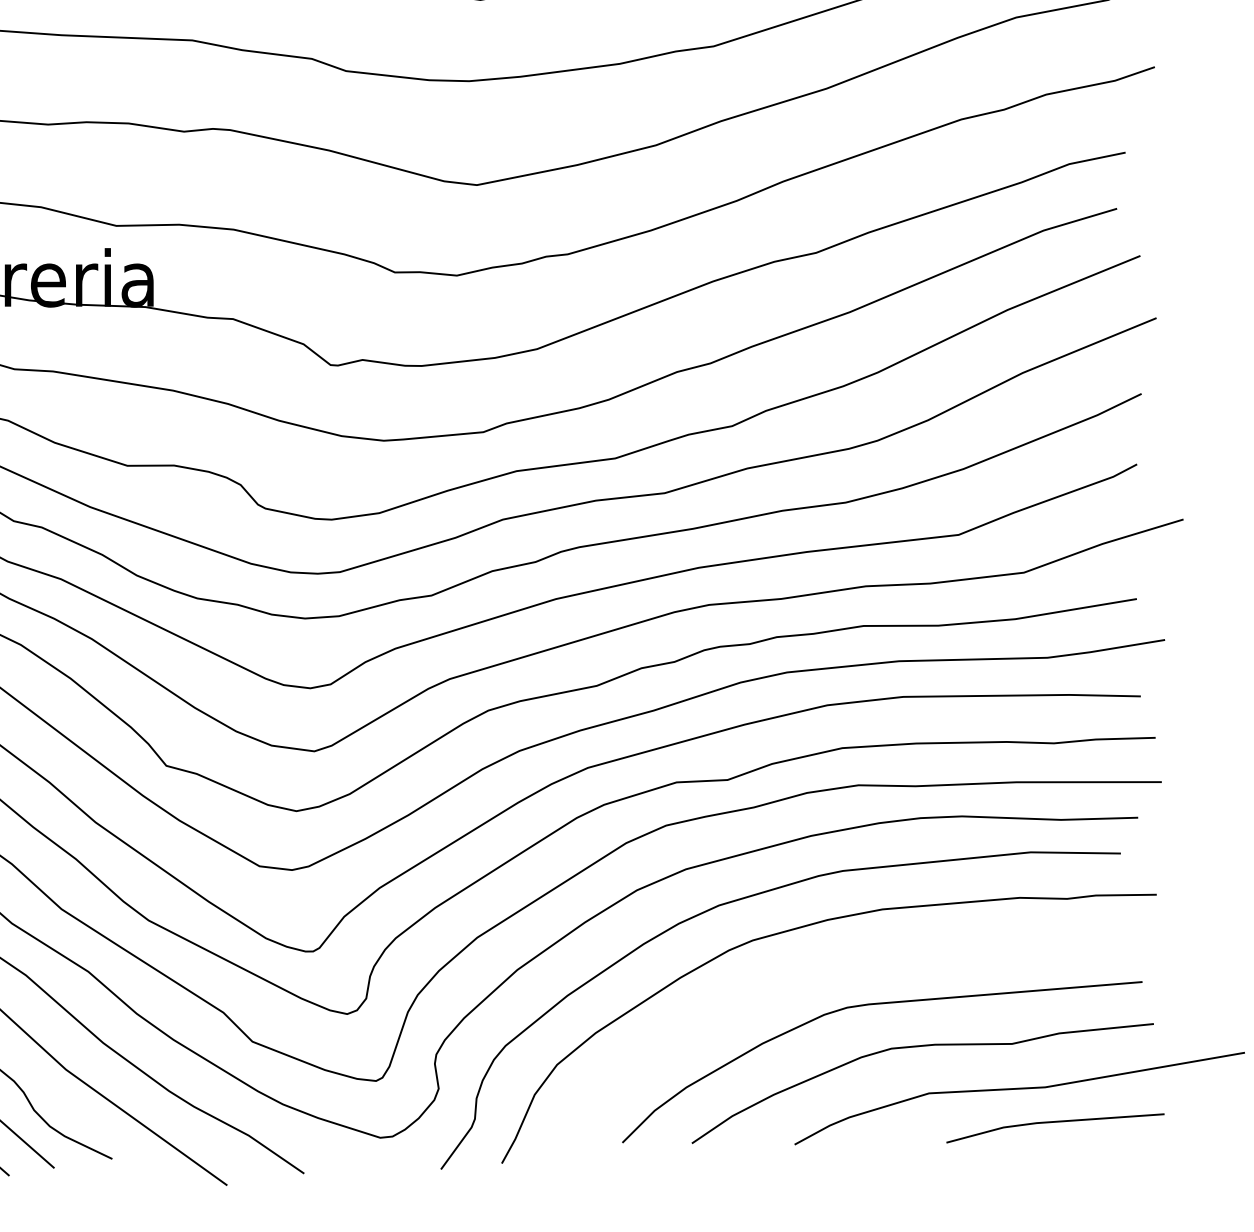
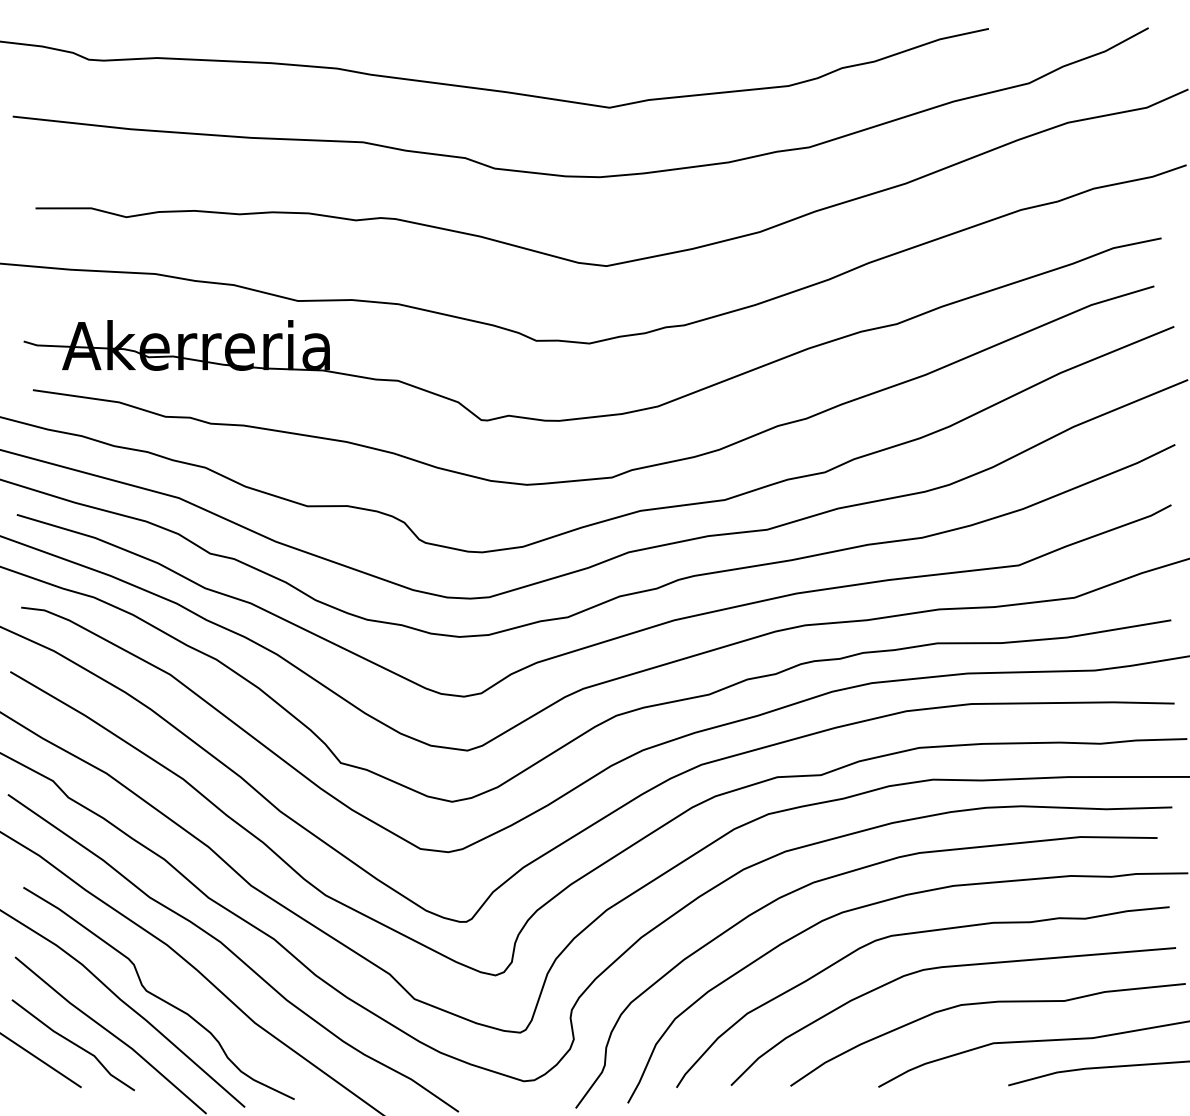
curve: (834, 966) -> (912, 934), added

